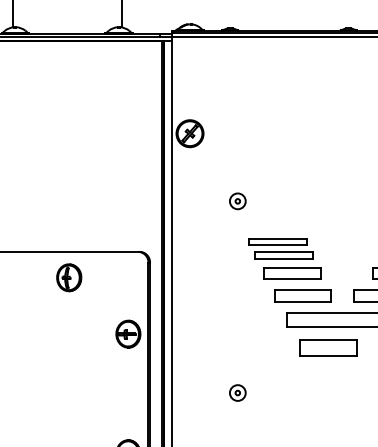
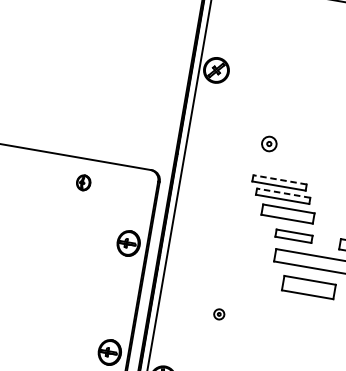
part: (237, 201) -> (268, 144), moved
line: (277, 238) -> (279, 179), solid -> dashed
line: (283, 252) -> (283, 193), solid -> dashed
part: (69, 277) -> (83, 182), size x0.6
part: (302, 295) -> (293, 235), size x0.7
part: (237, 392) -> (219, 313), size x0.7

